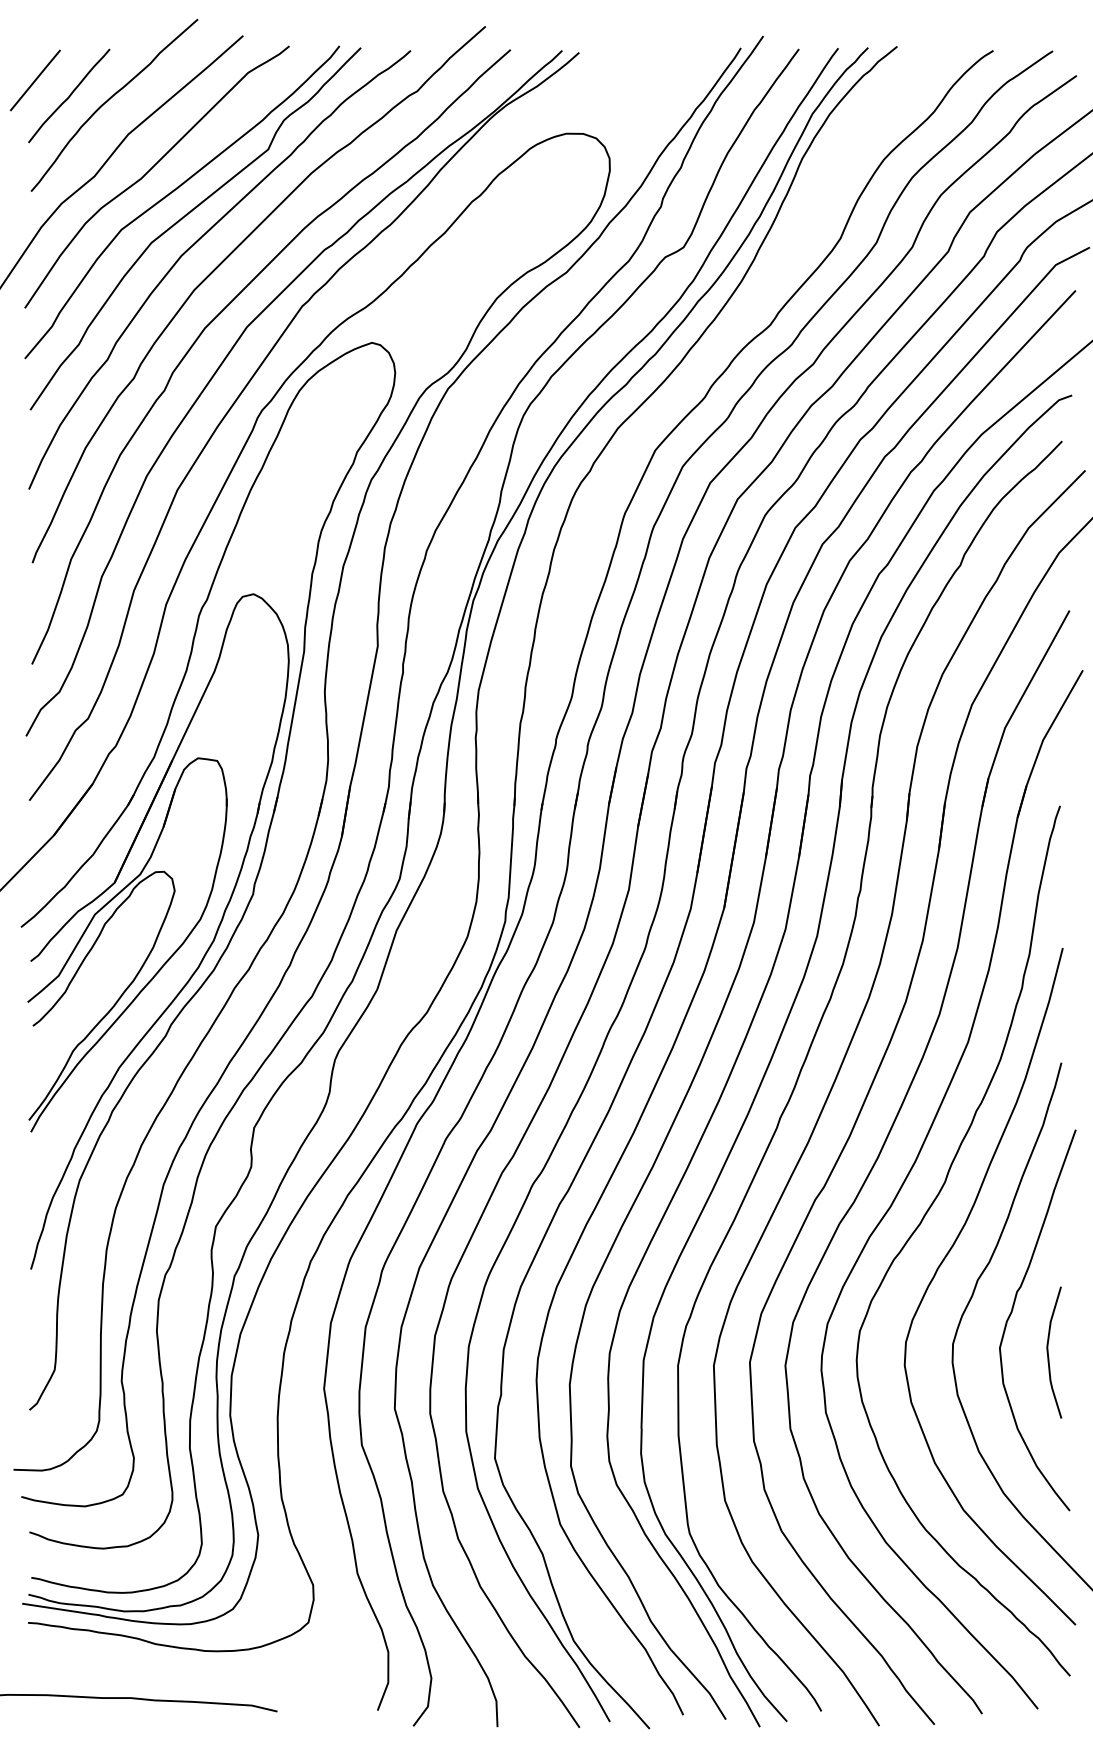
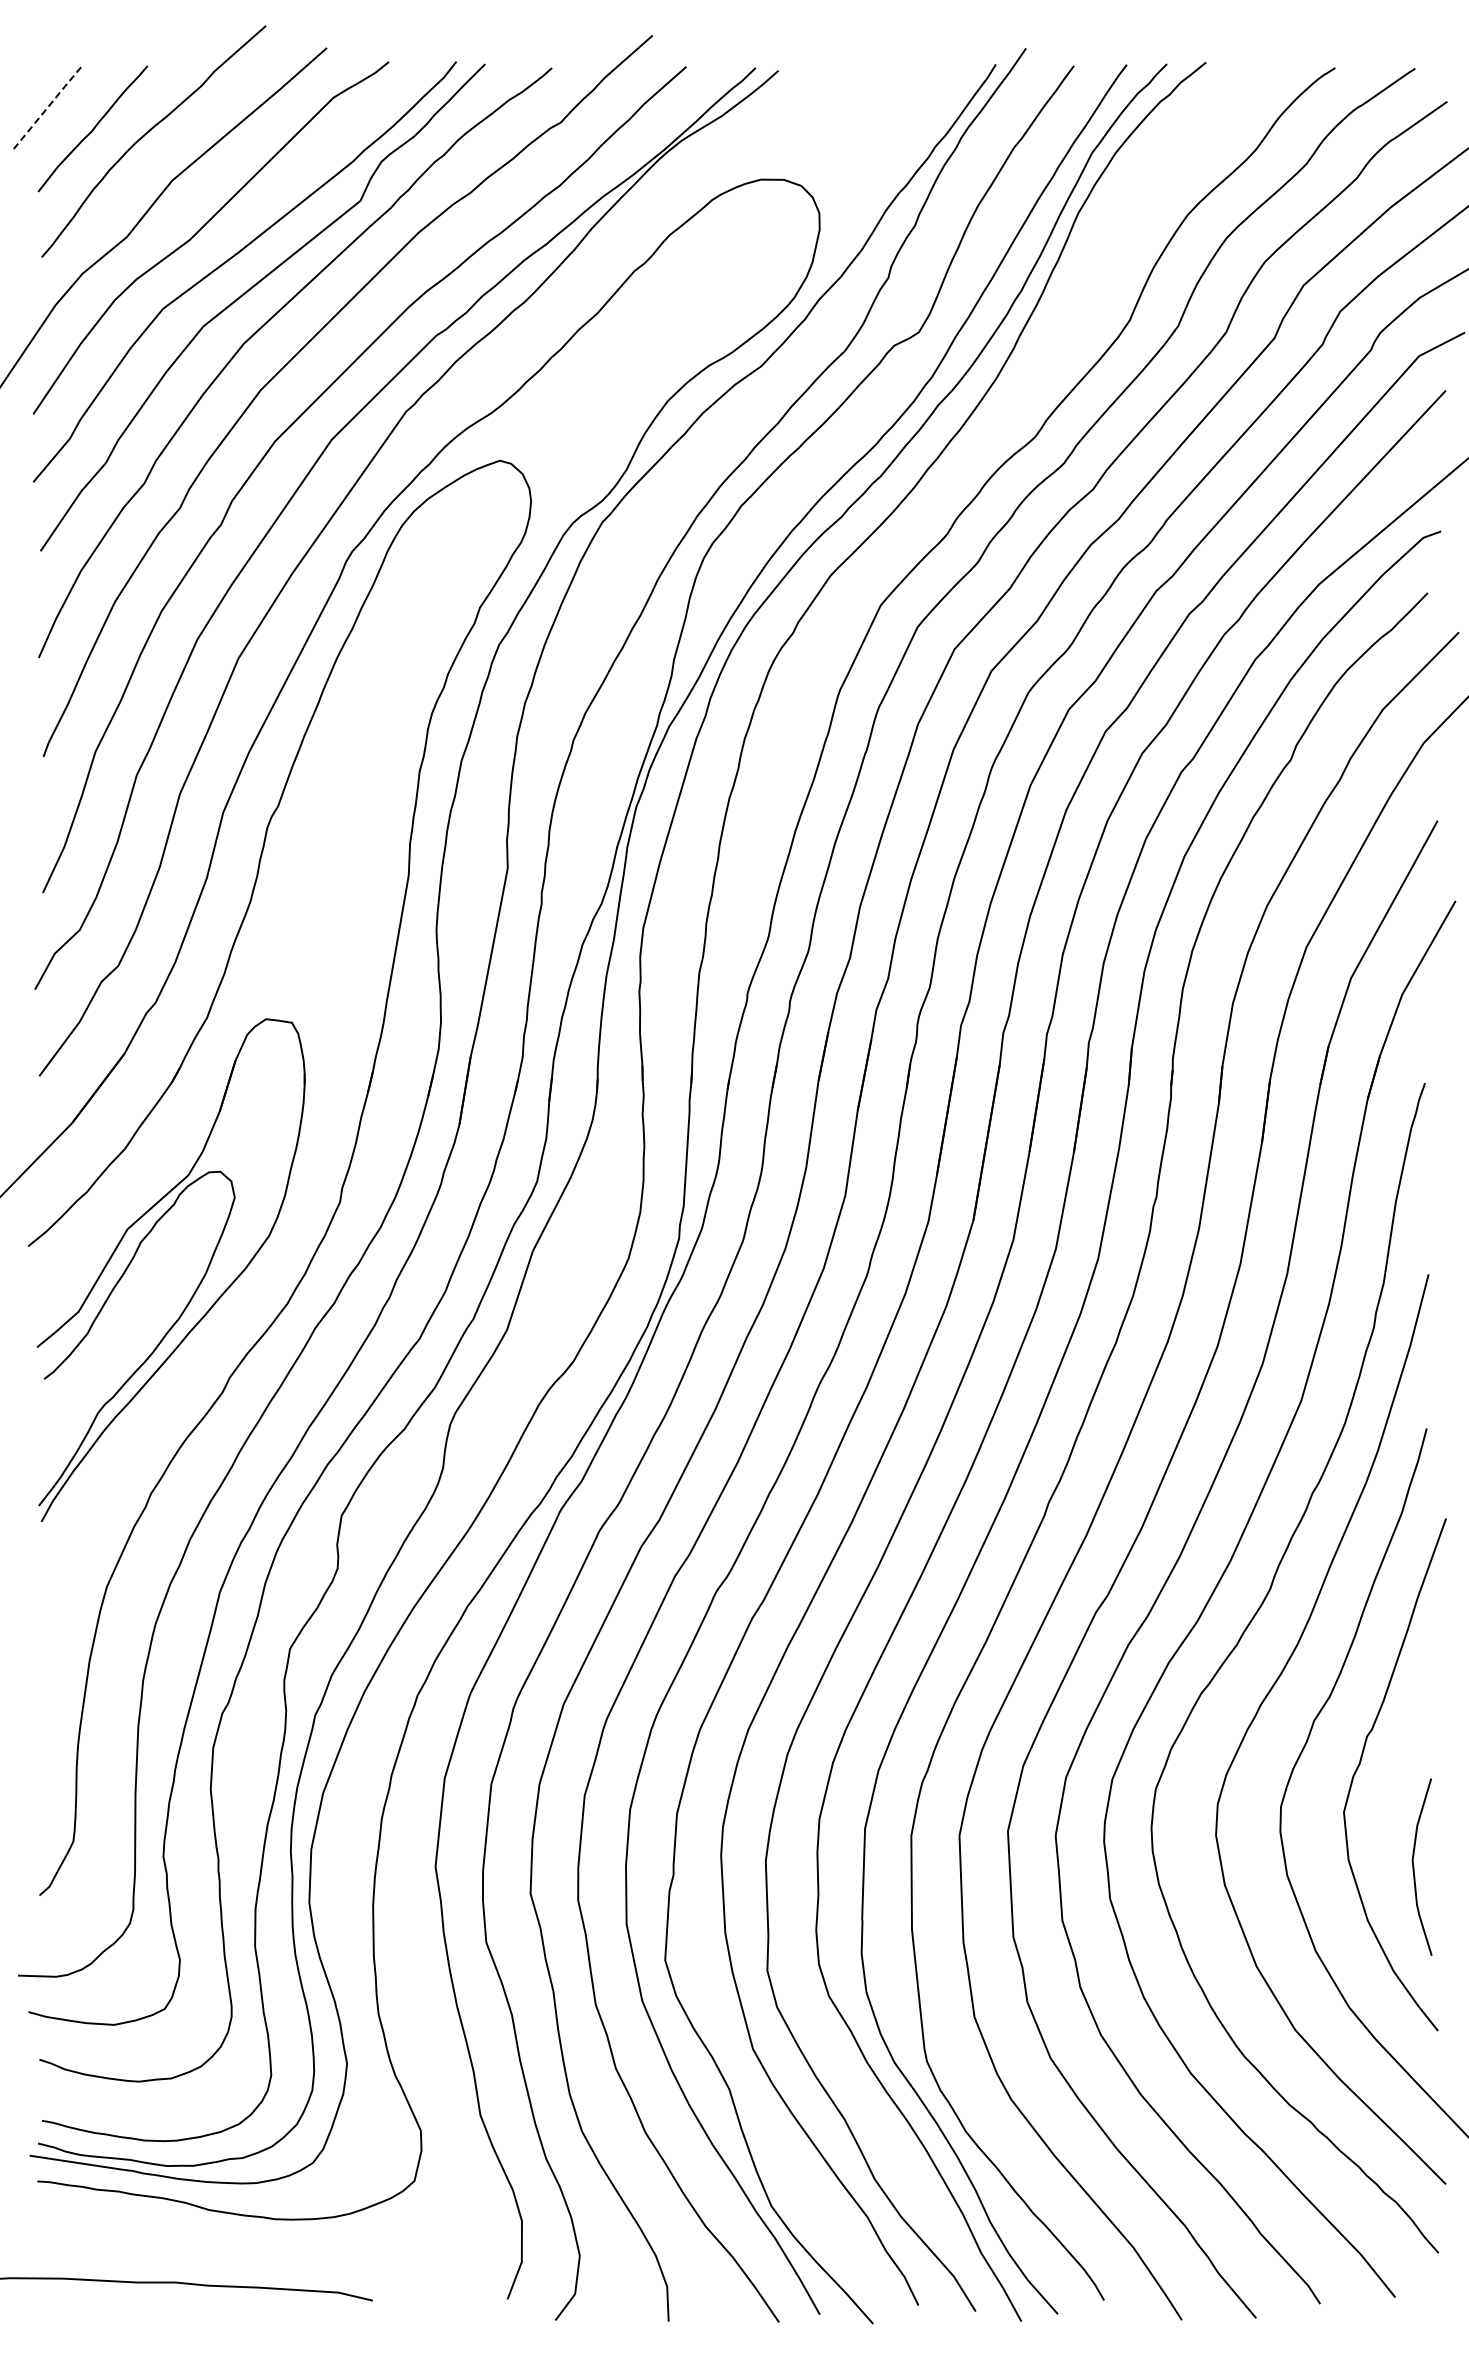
line: (35, 80) -> (47, 107), solid -> dashed
part: (205, 953) -> (275, 1281), removed
curve: (1048, 1352) -> (1414, 1866), moved

